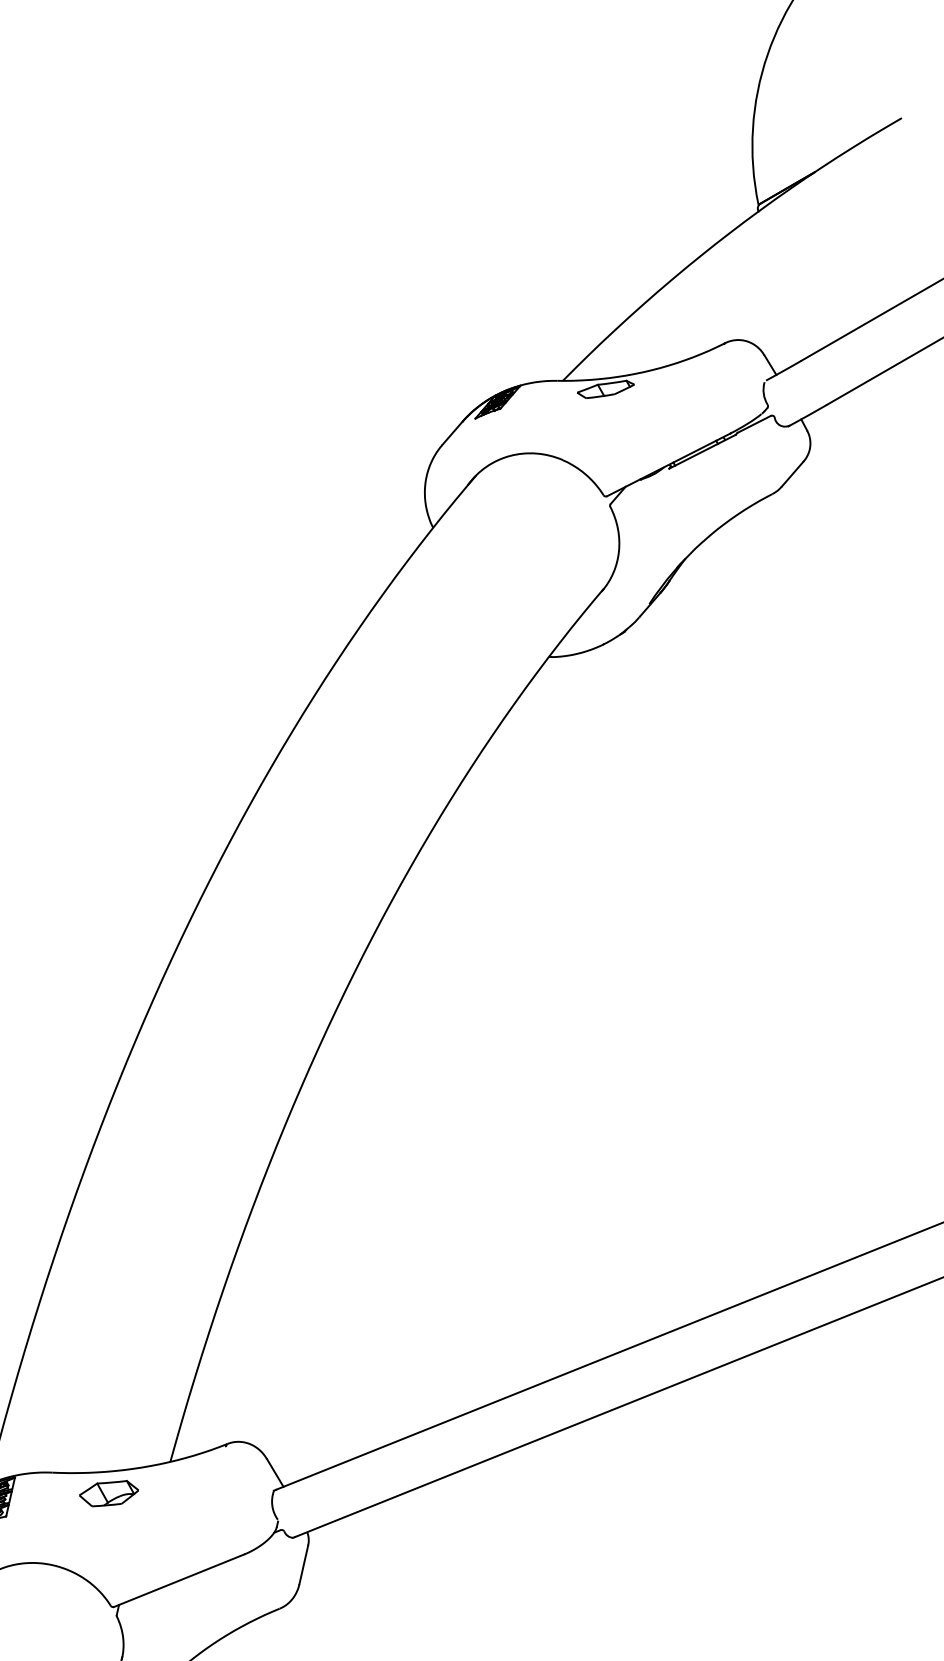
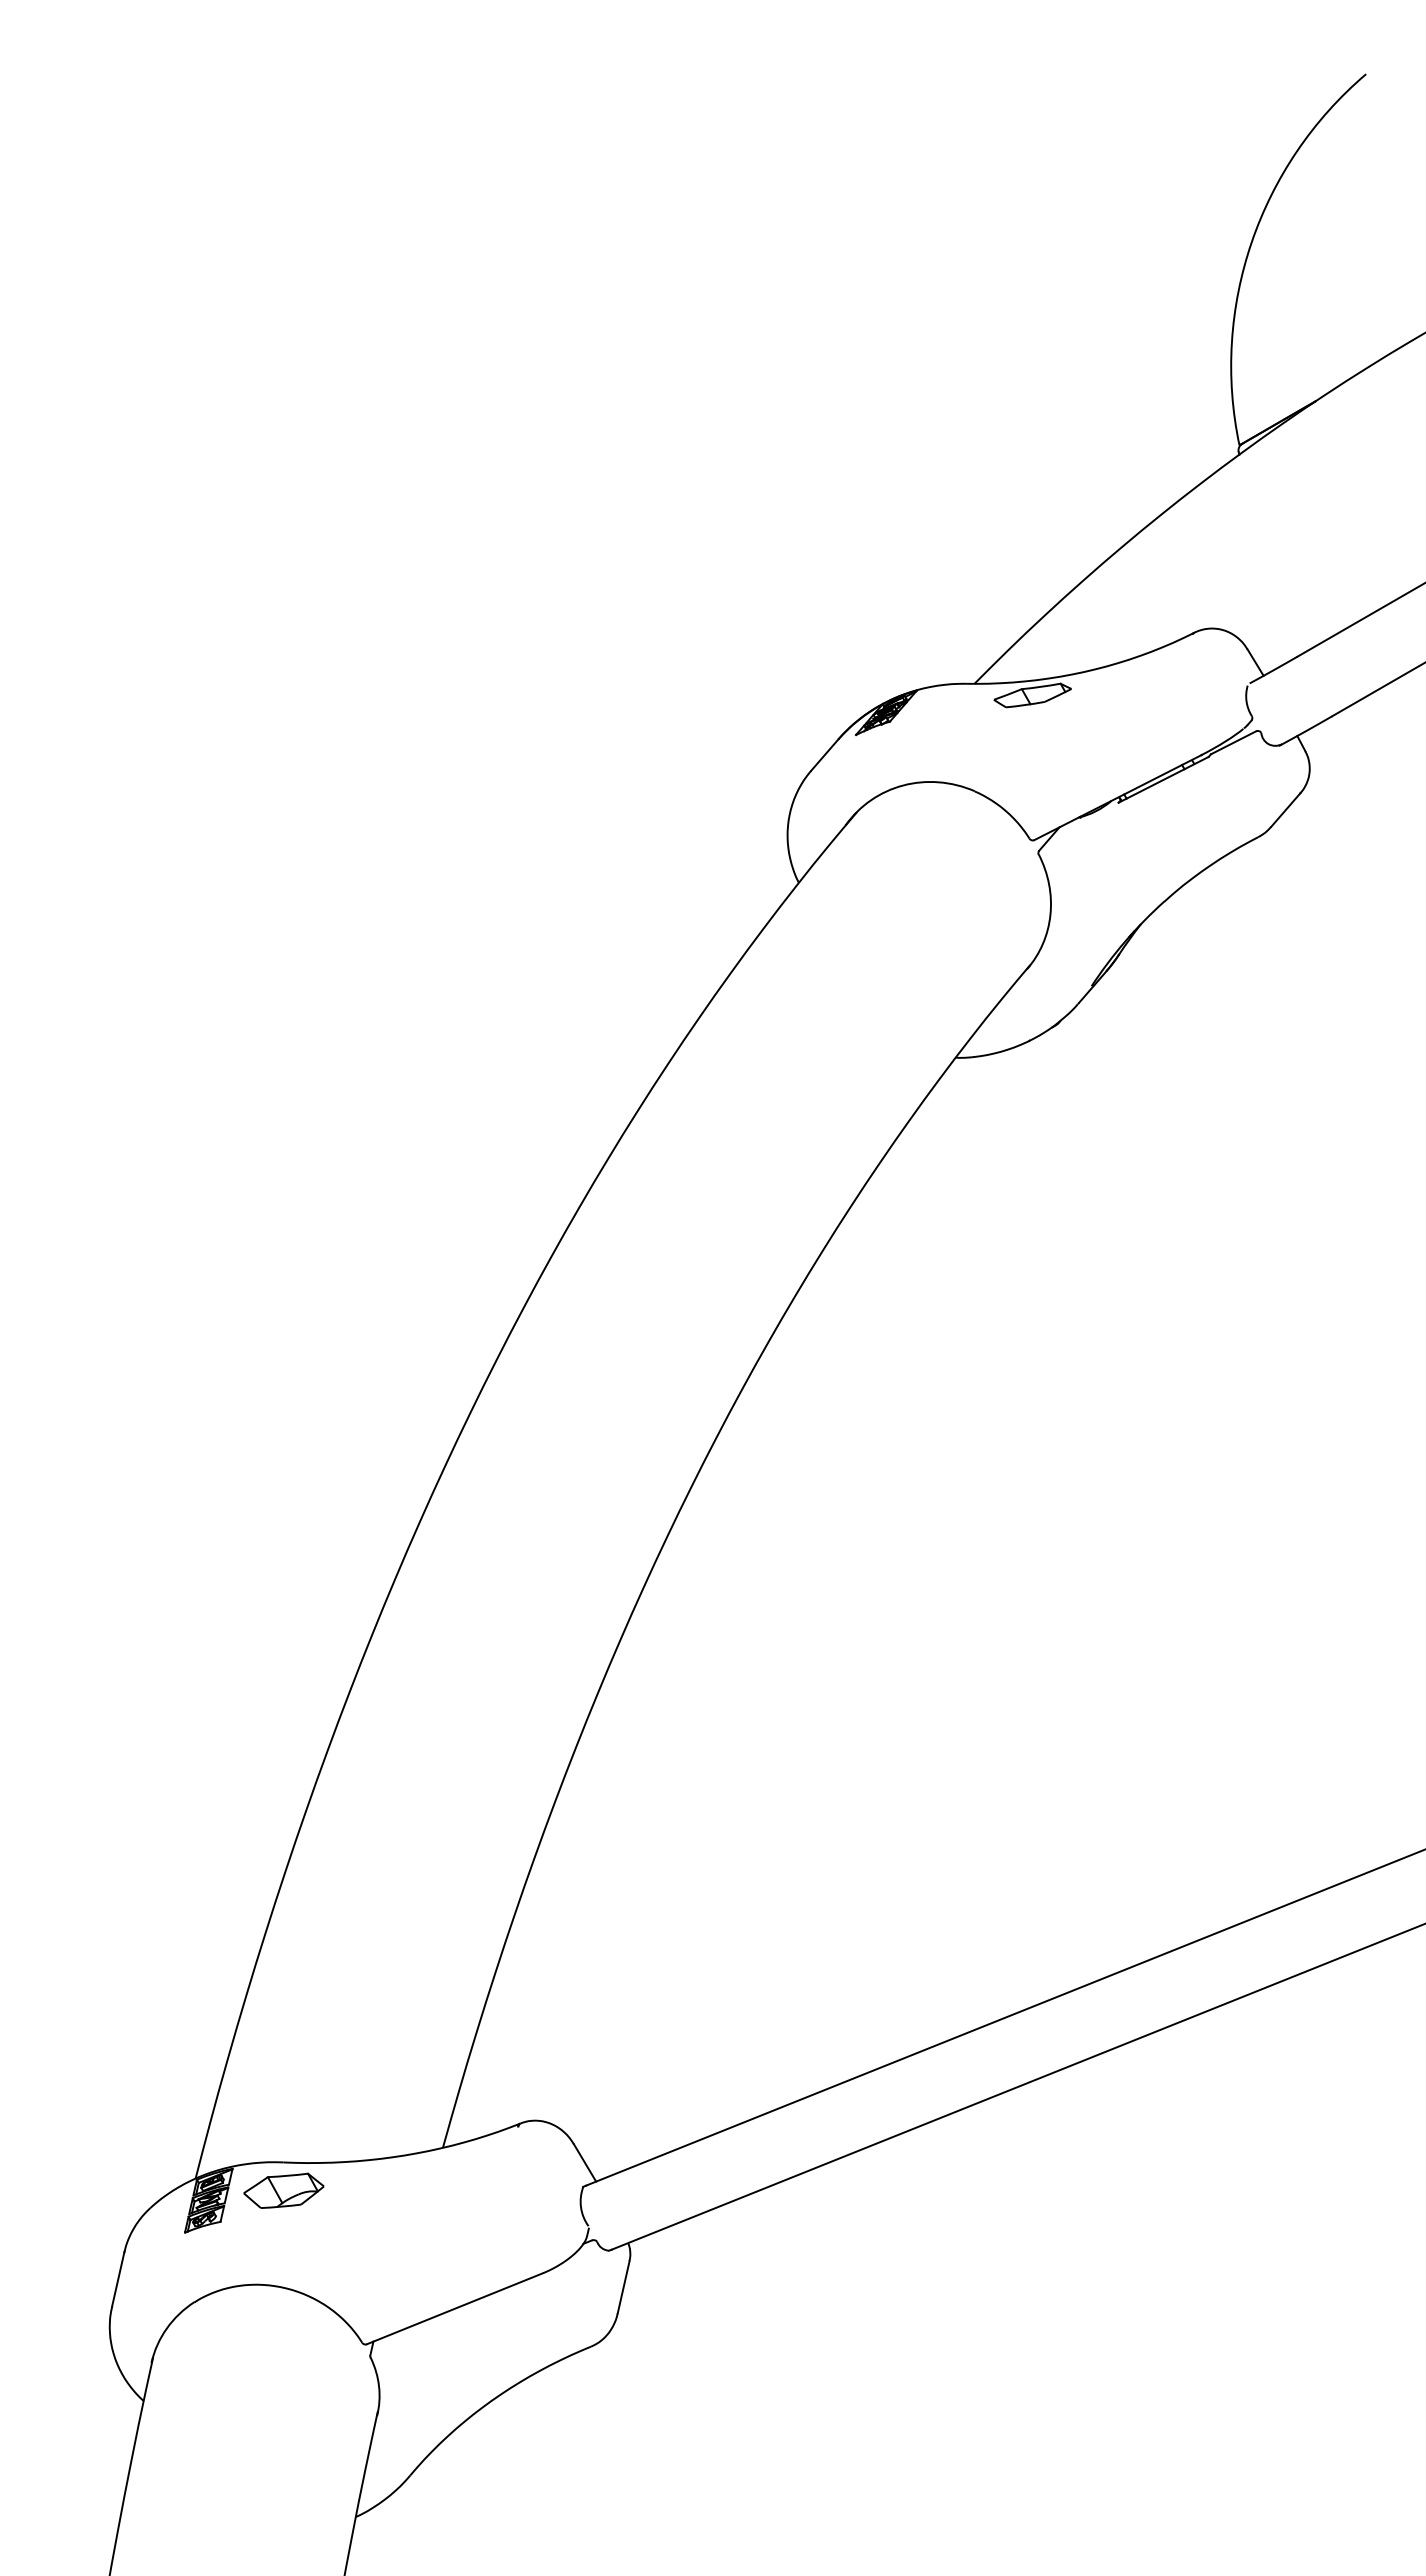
part: (108, 1493) -> (283, 2190), moved

